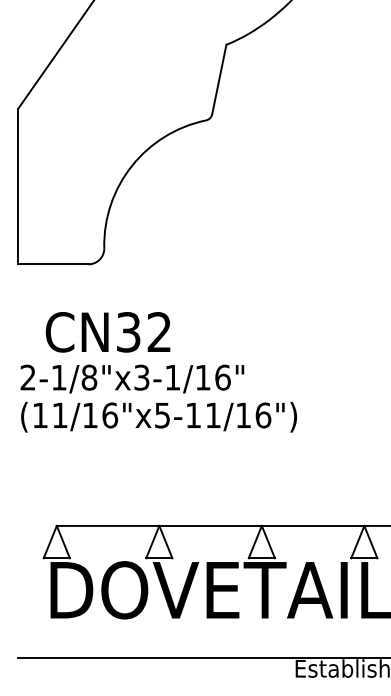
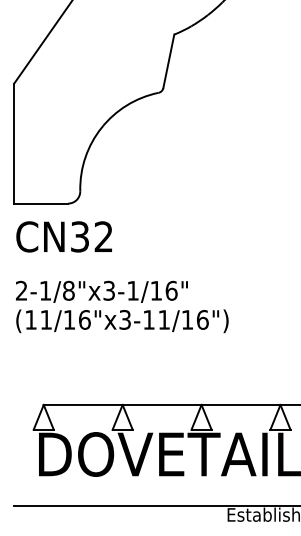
text: (107, 331) -> (63, 236), moved
text: (163, 414) -> (125, 319), (11/16"x5-11/16") -> (11/16"x3-11/16")

